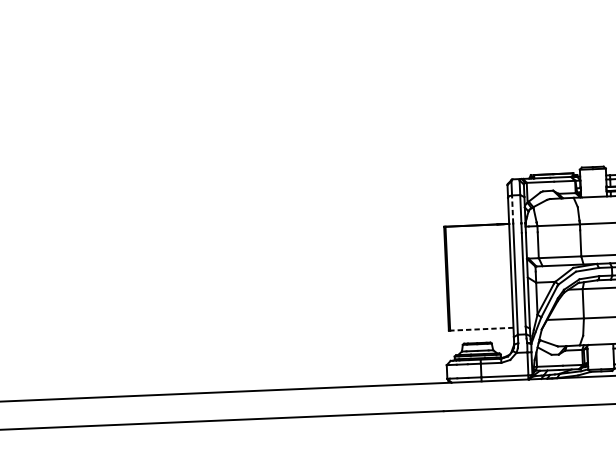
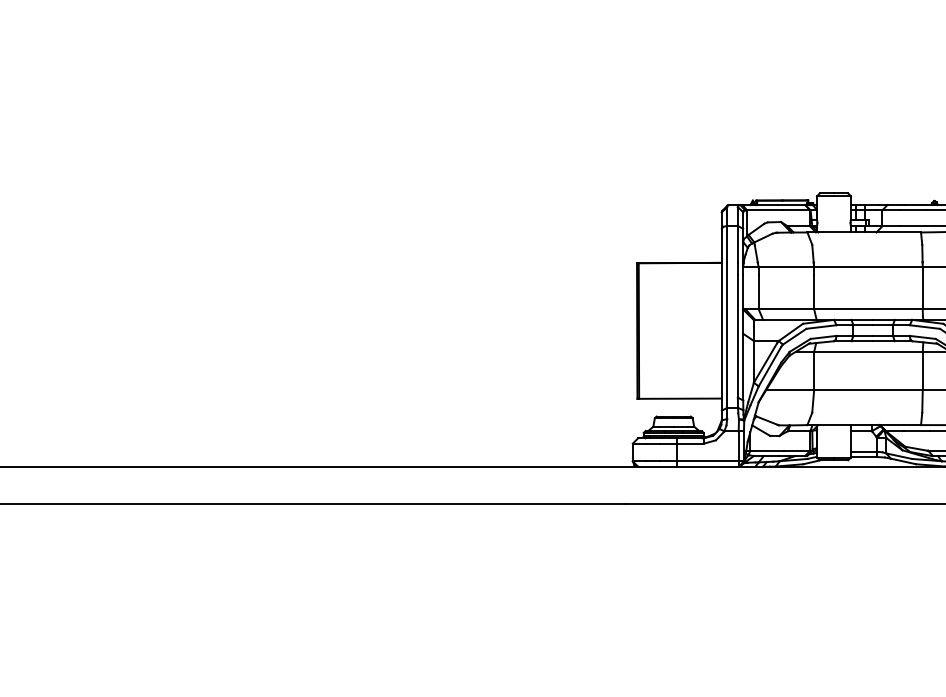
line: (512, 208) -> (727, 243), dashed -> solid
line: (481, 329) -> (680, 398), dashed -> solid

